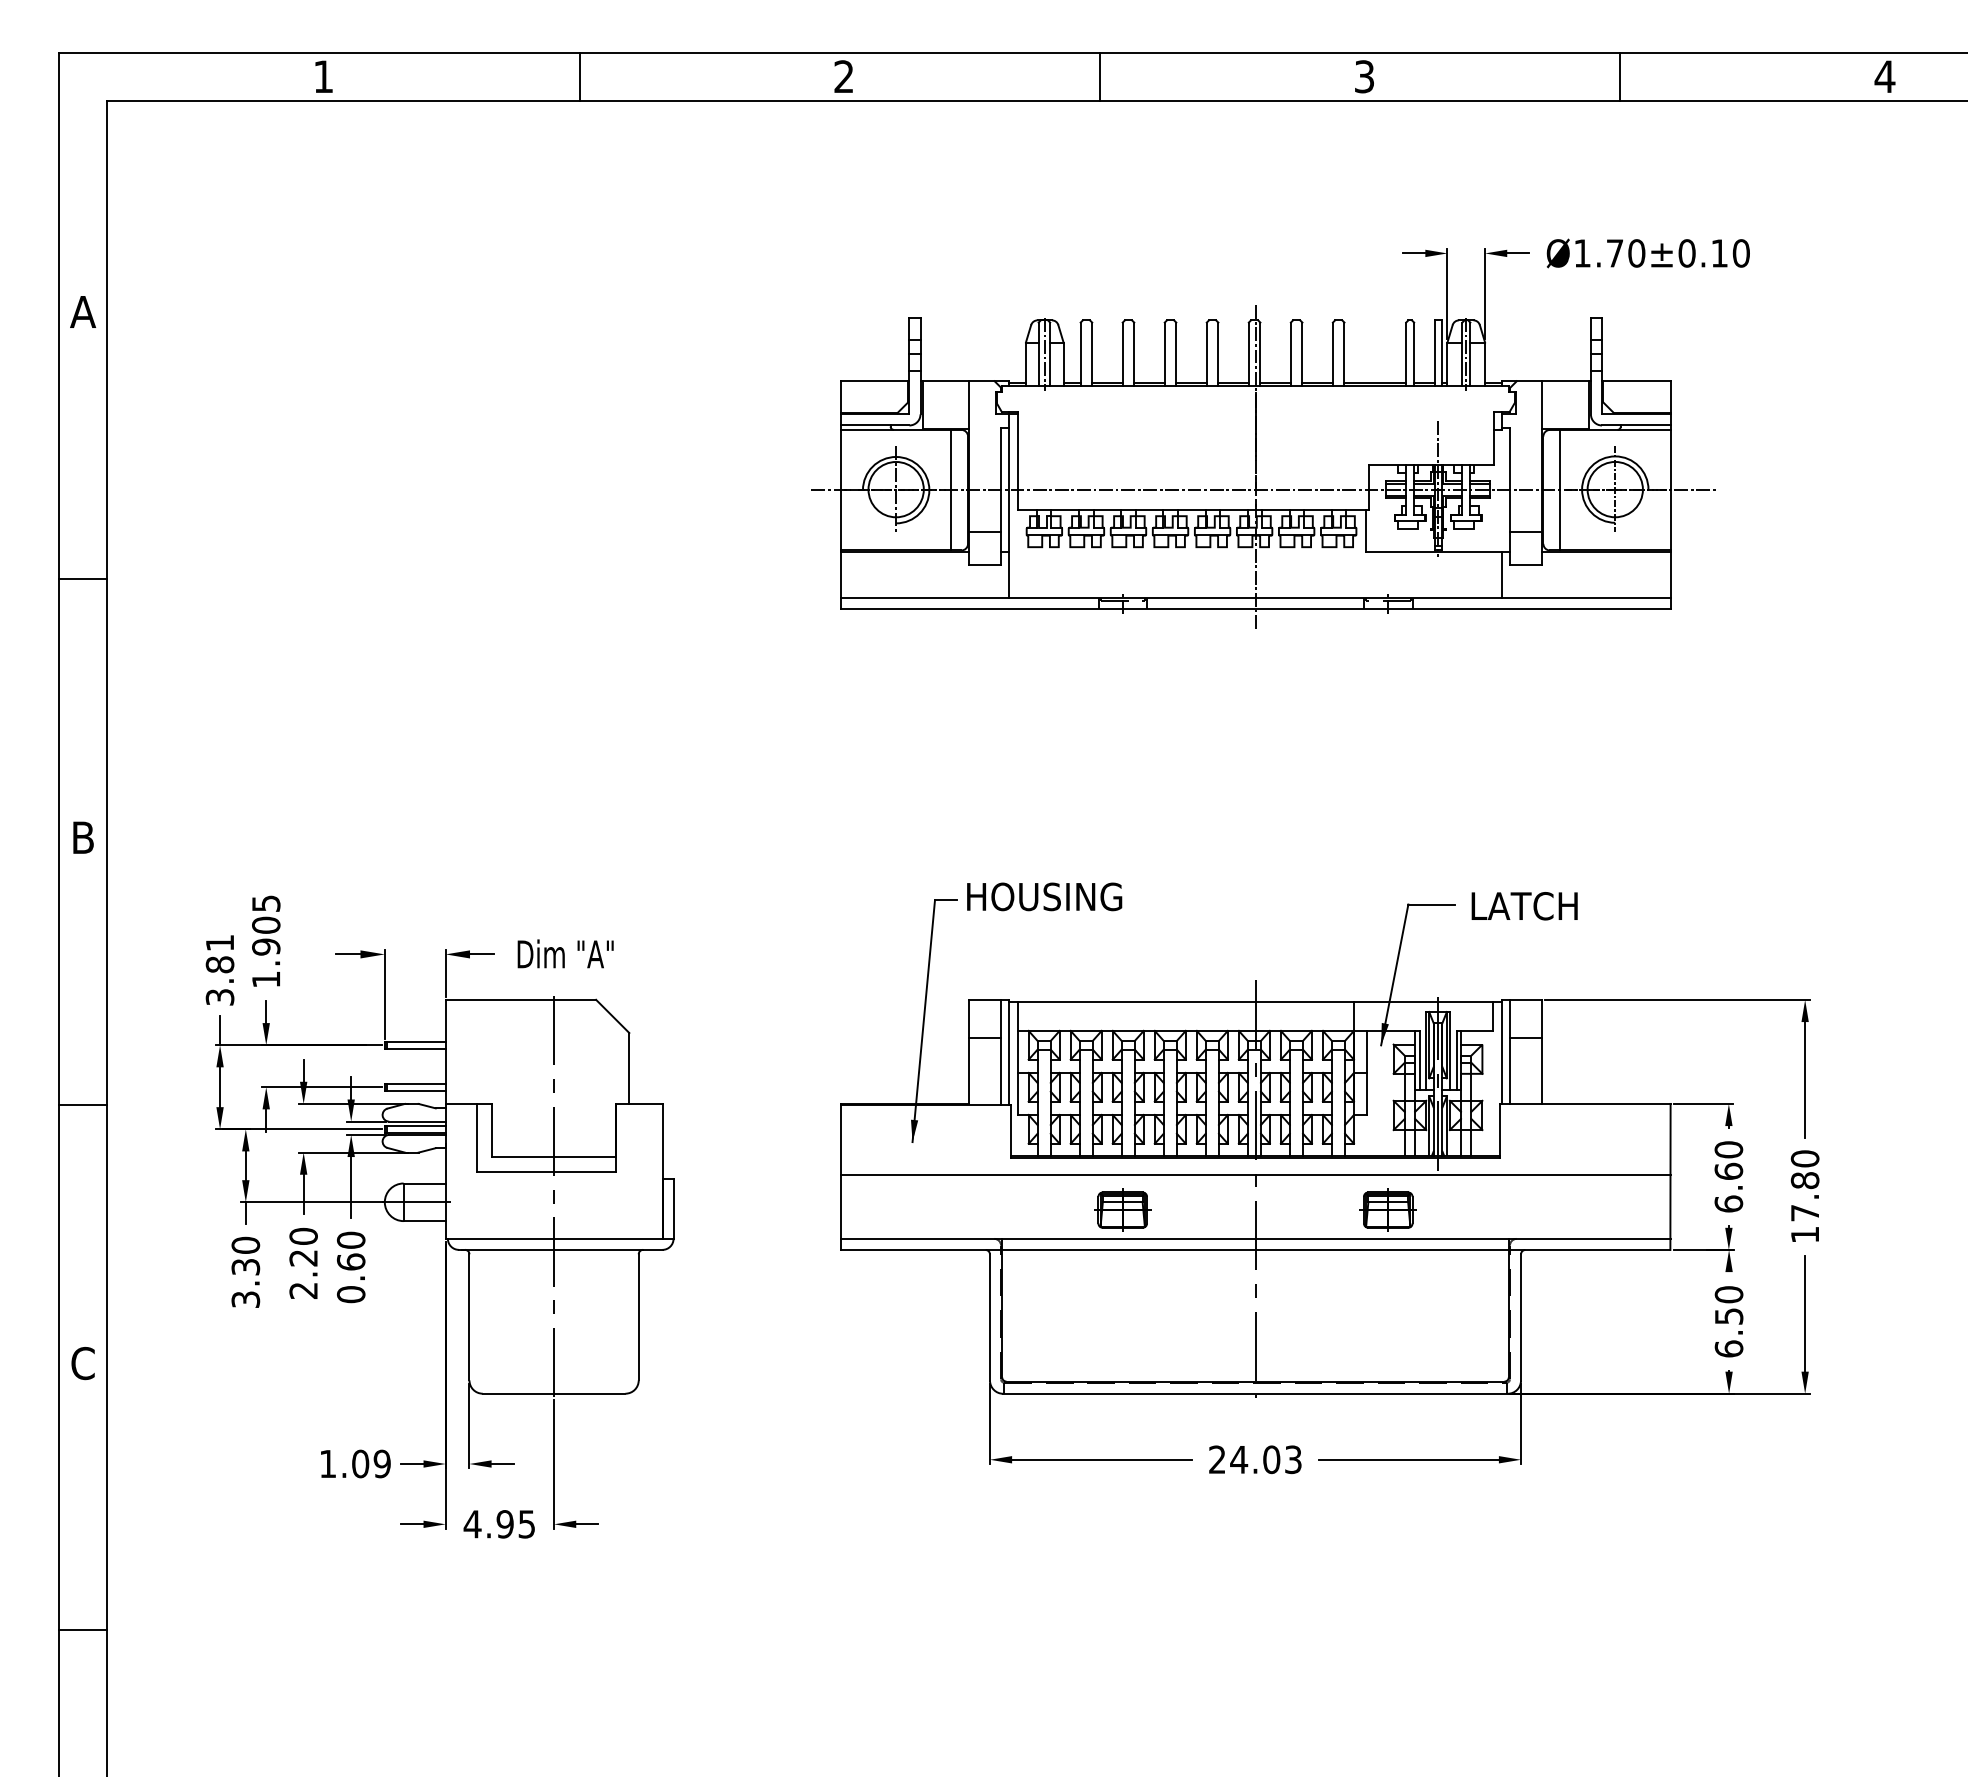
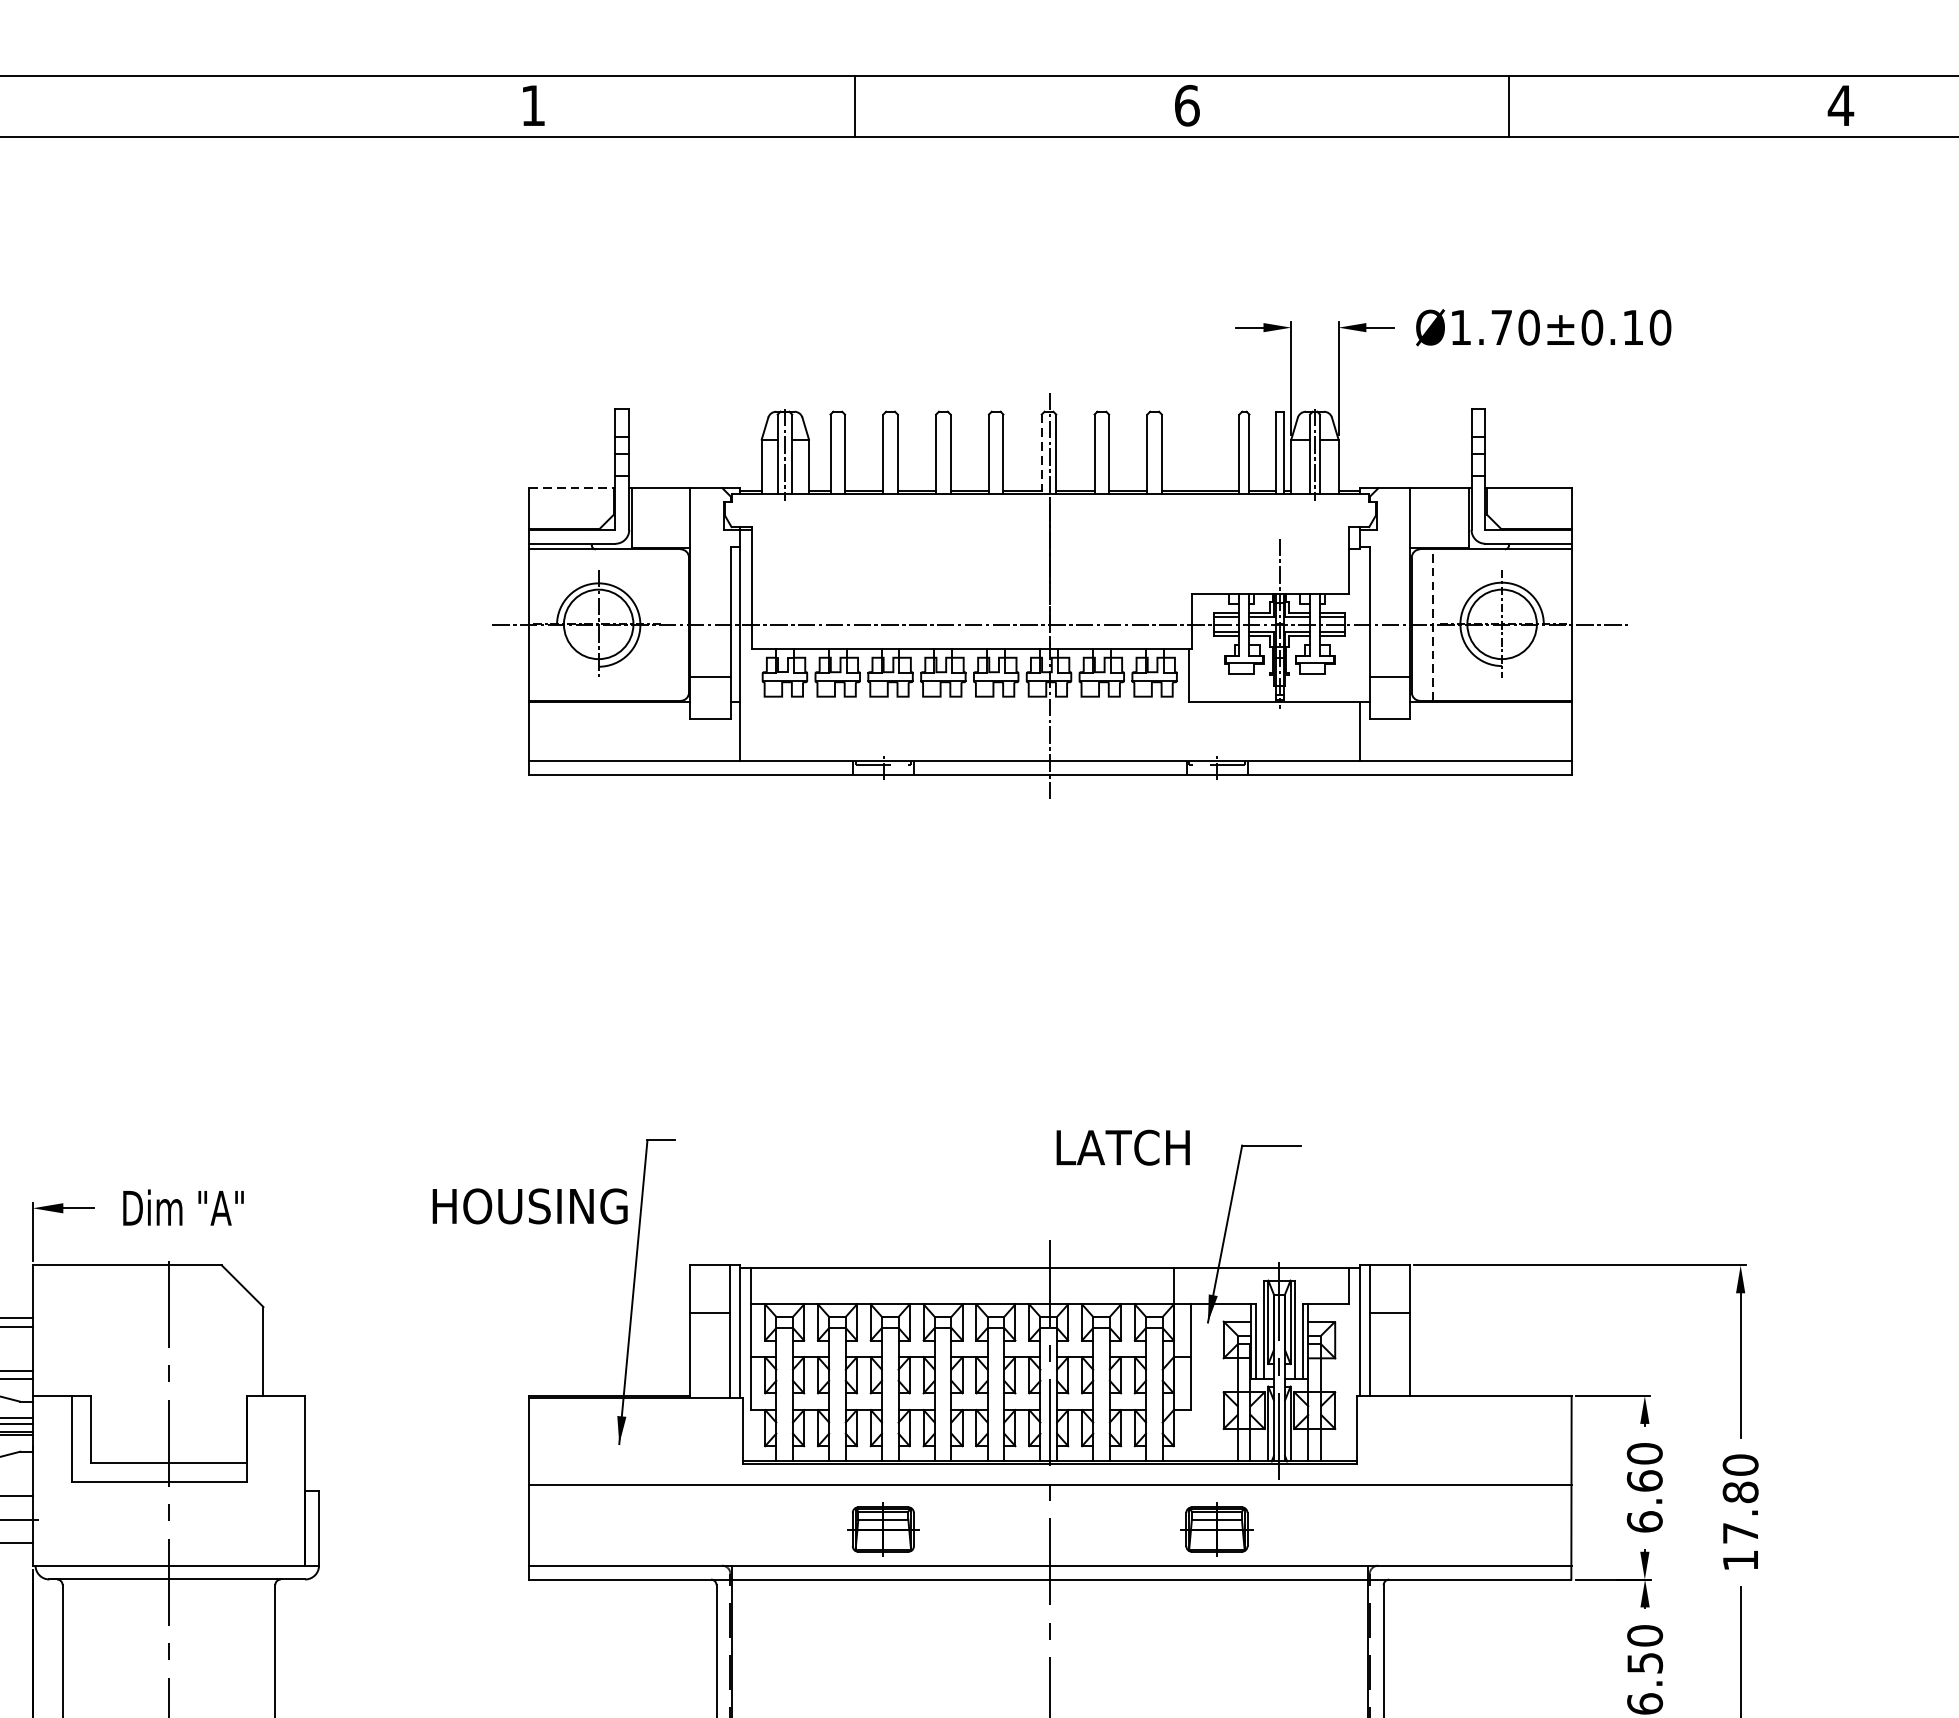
text: (843, 76) -> (532, 105), 2 -> 1
text: (1364, 76) -> (1187, 105), 3 -> 6
line: (579, 77) -> (200, 106), removed
line: (1248, 354) -> (1041, 454), solid -> dashed
line: (875, 381) -> (572, 488), solid -> dashed
line: (951, 489) -> (668, 624), removed
line: (1559, 489) -> (1432, 624), solid -> dashed
text: (1044, 896) -> (530, 1205), moved
text: (1524, 906) -> (1122, 1148), moved

